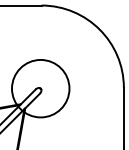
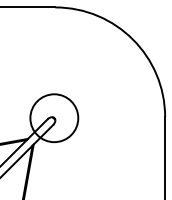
circle: (40, 88) -> (54, 118), size x0.62

